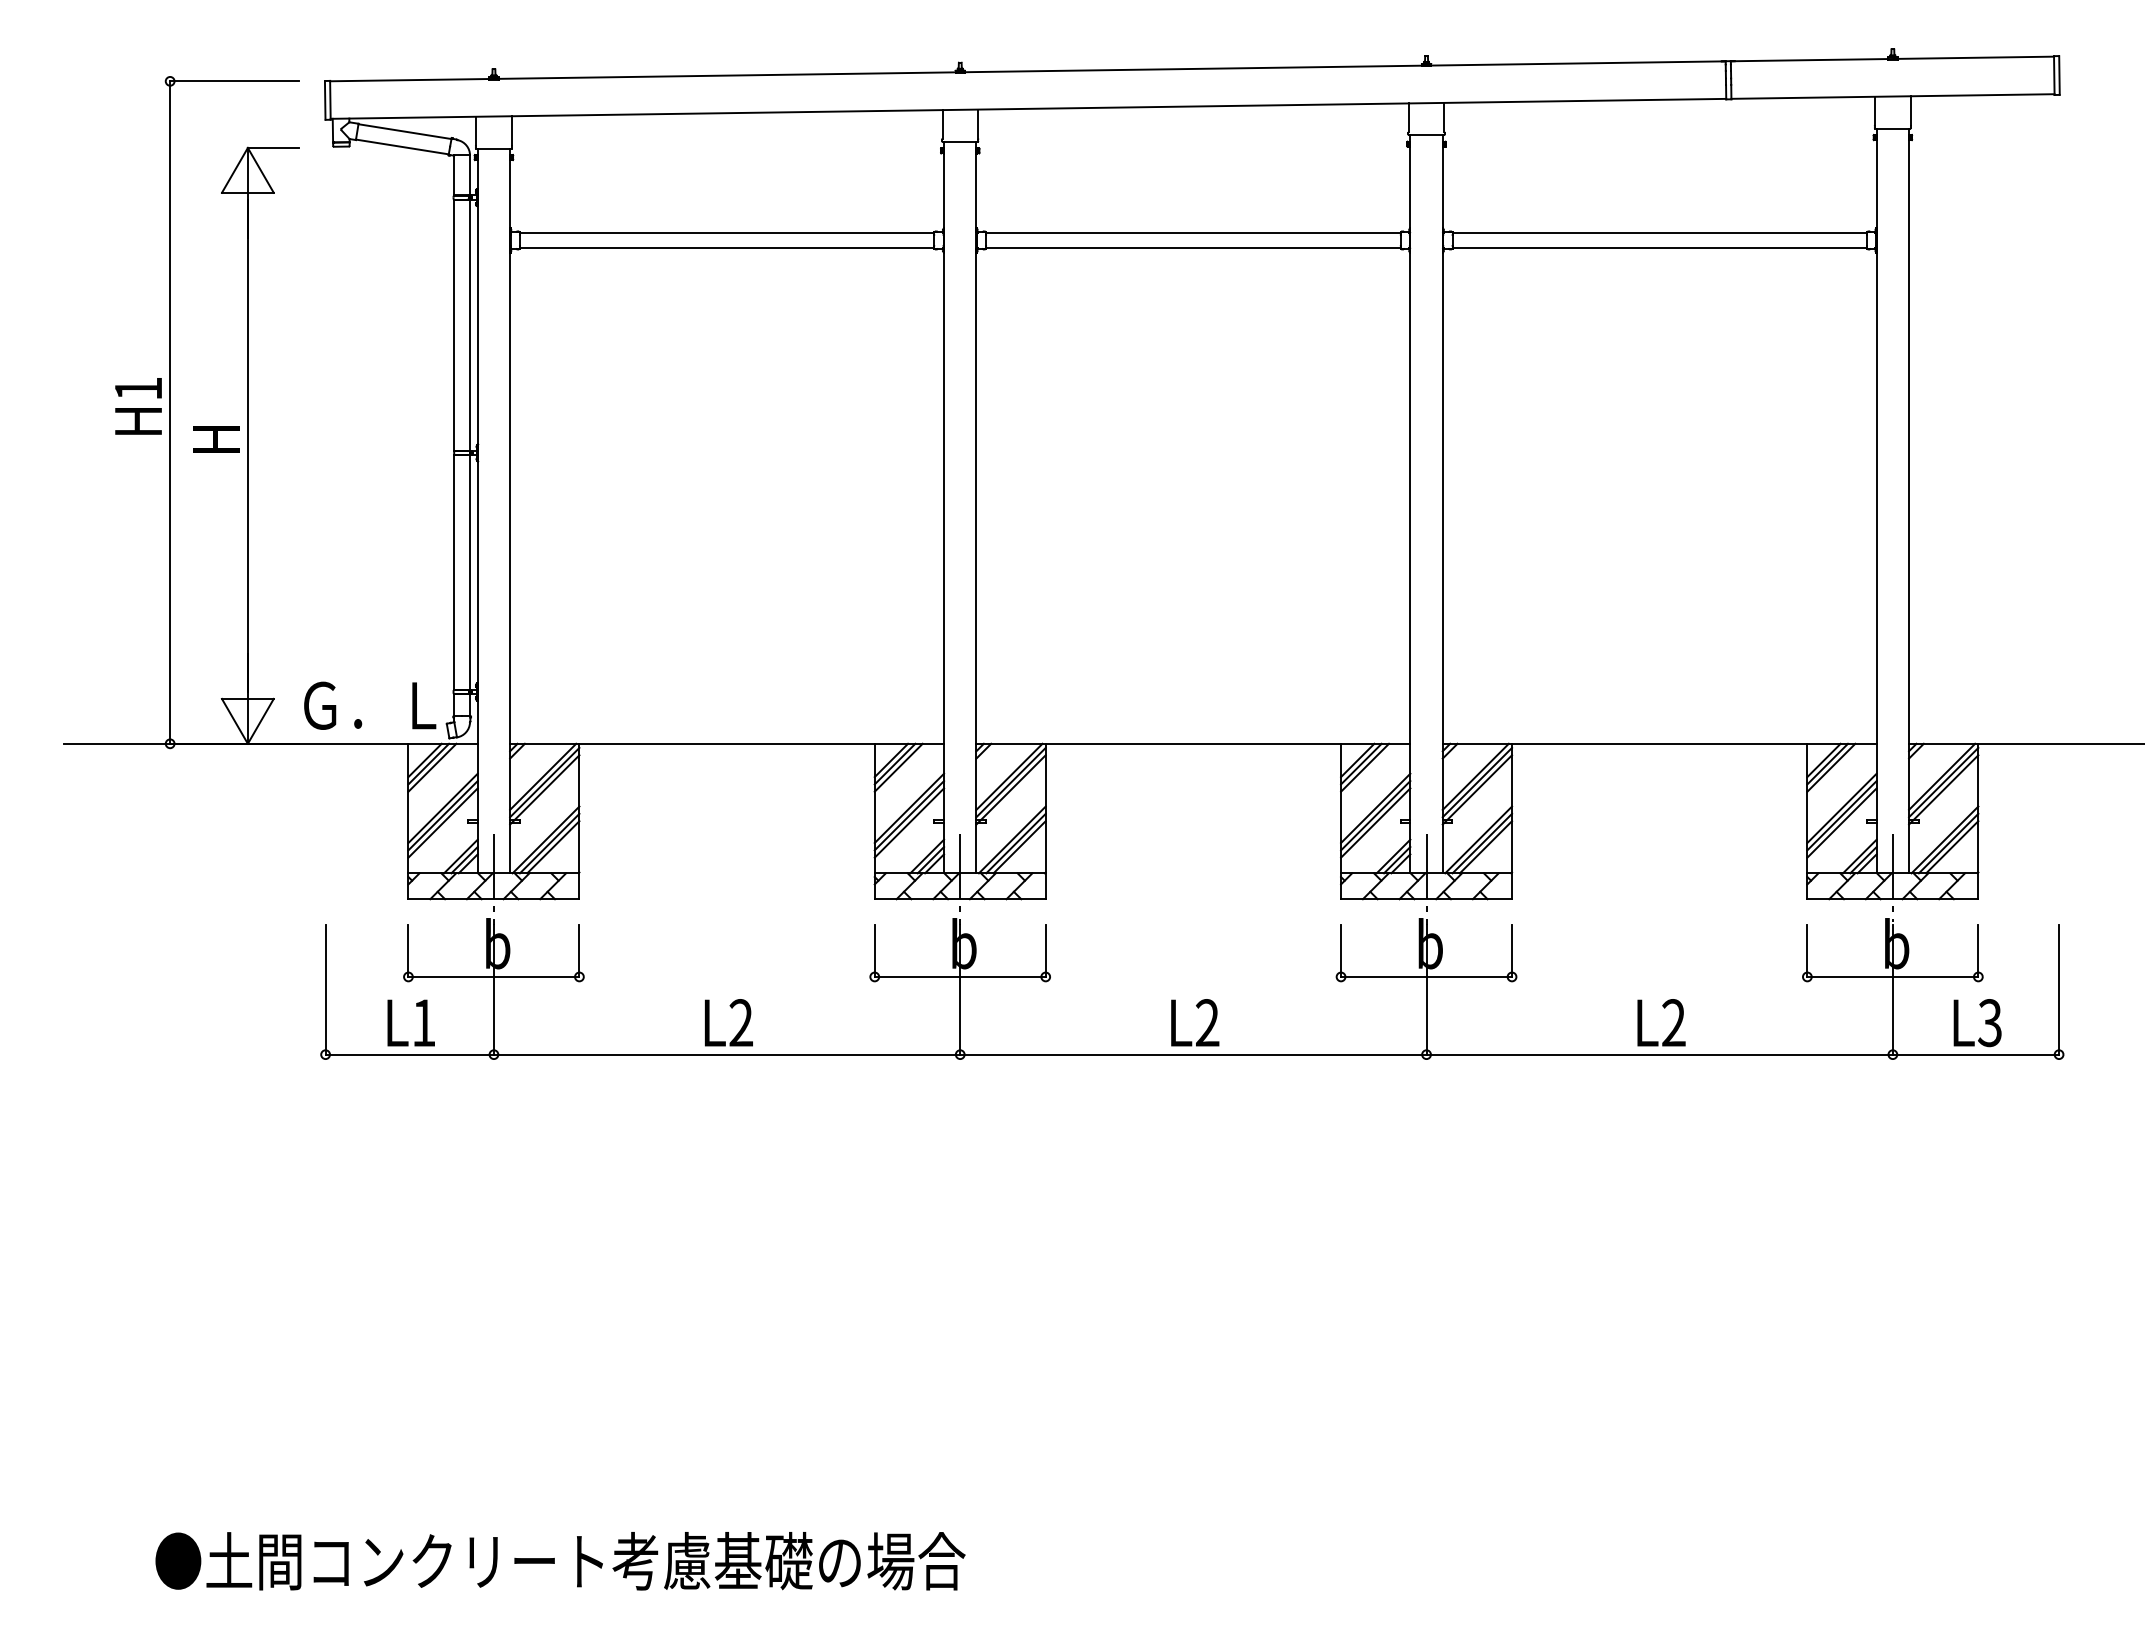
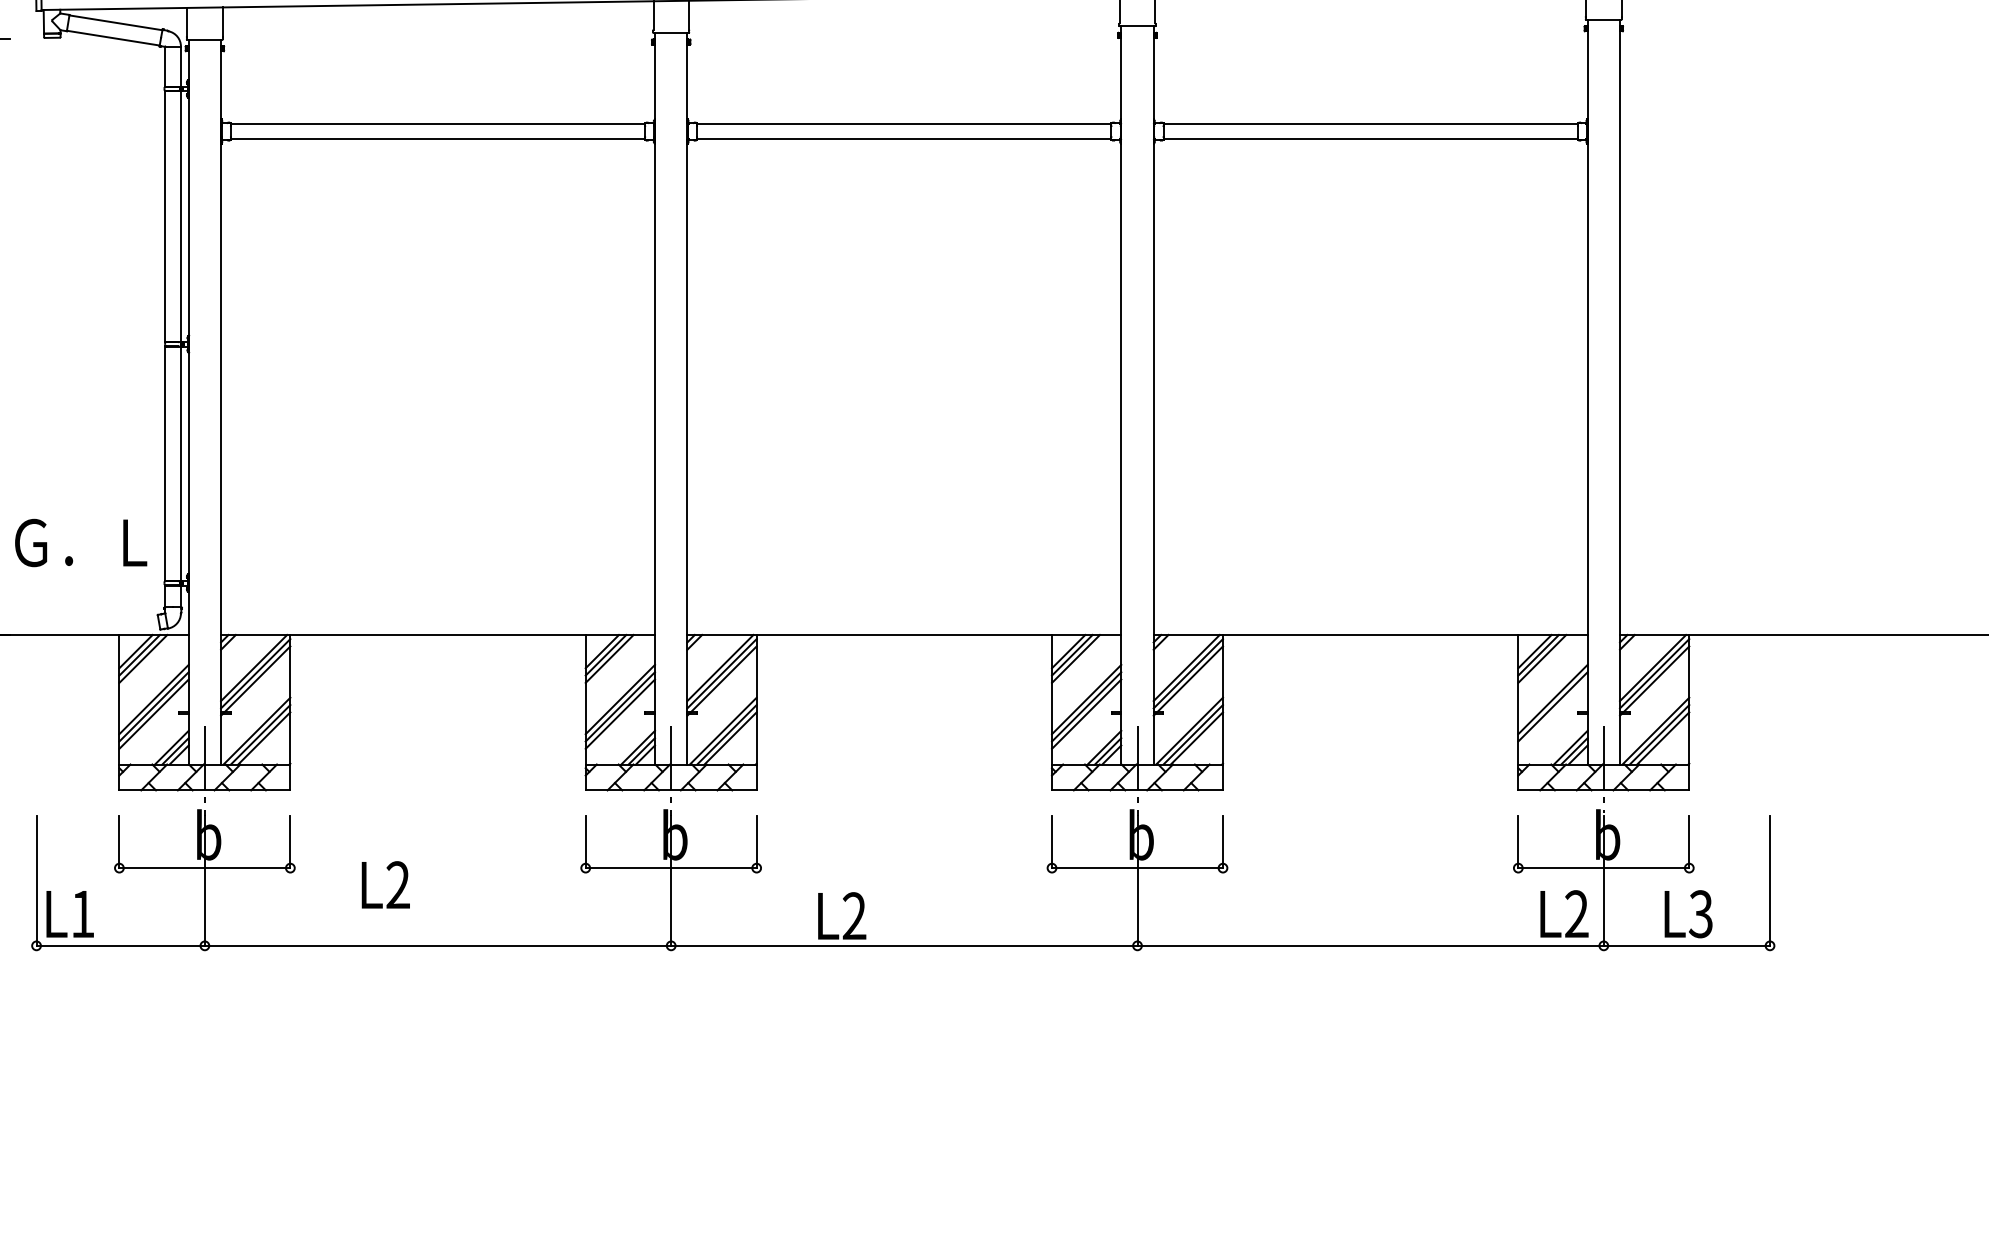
text: (370, 705) -> (81, 542), moved
line: (1841, 822) -> (1552, 713), removed
text: (410, 1022) -> (69, 913), moved
text: (728, 1022) -> (385, 884), moved
text: (1195, 1022) -> (842, 915), moved
text: (1661, 1022) -> (1564, 913), moved

